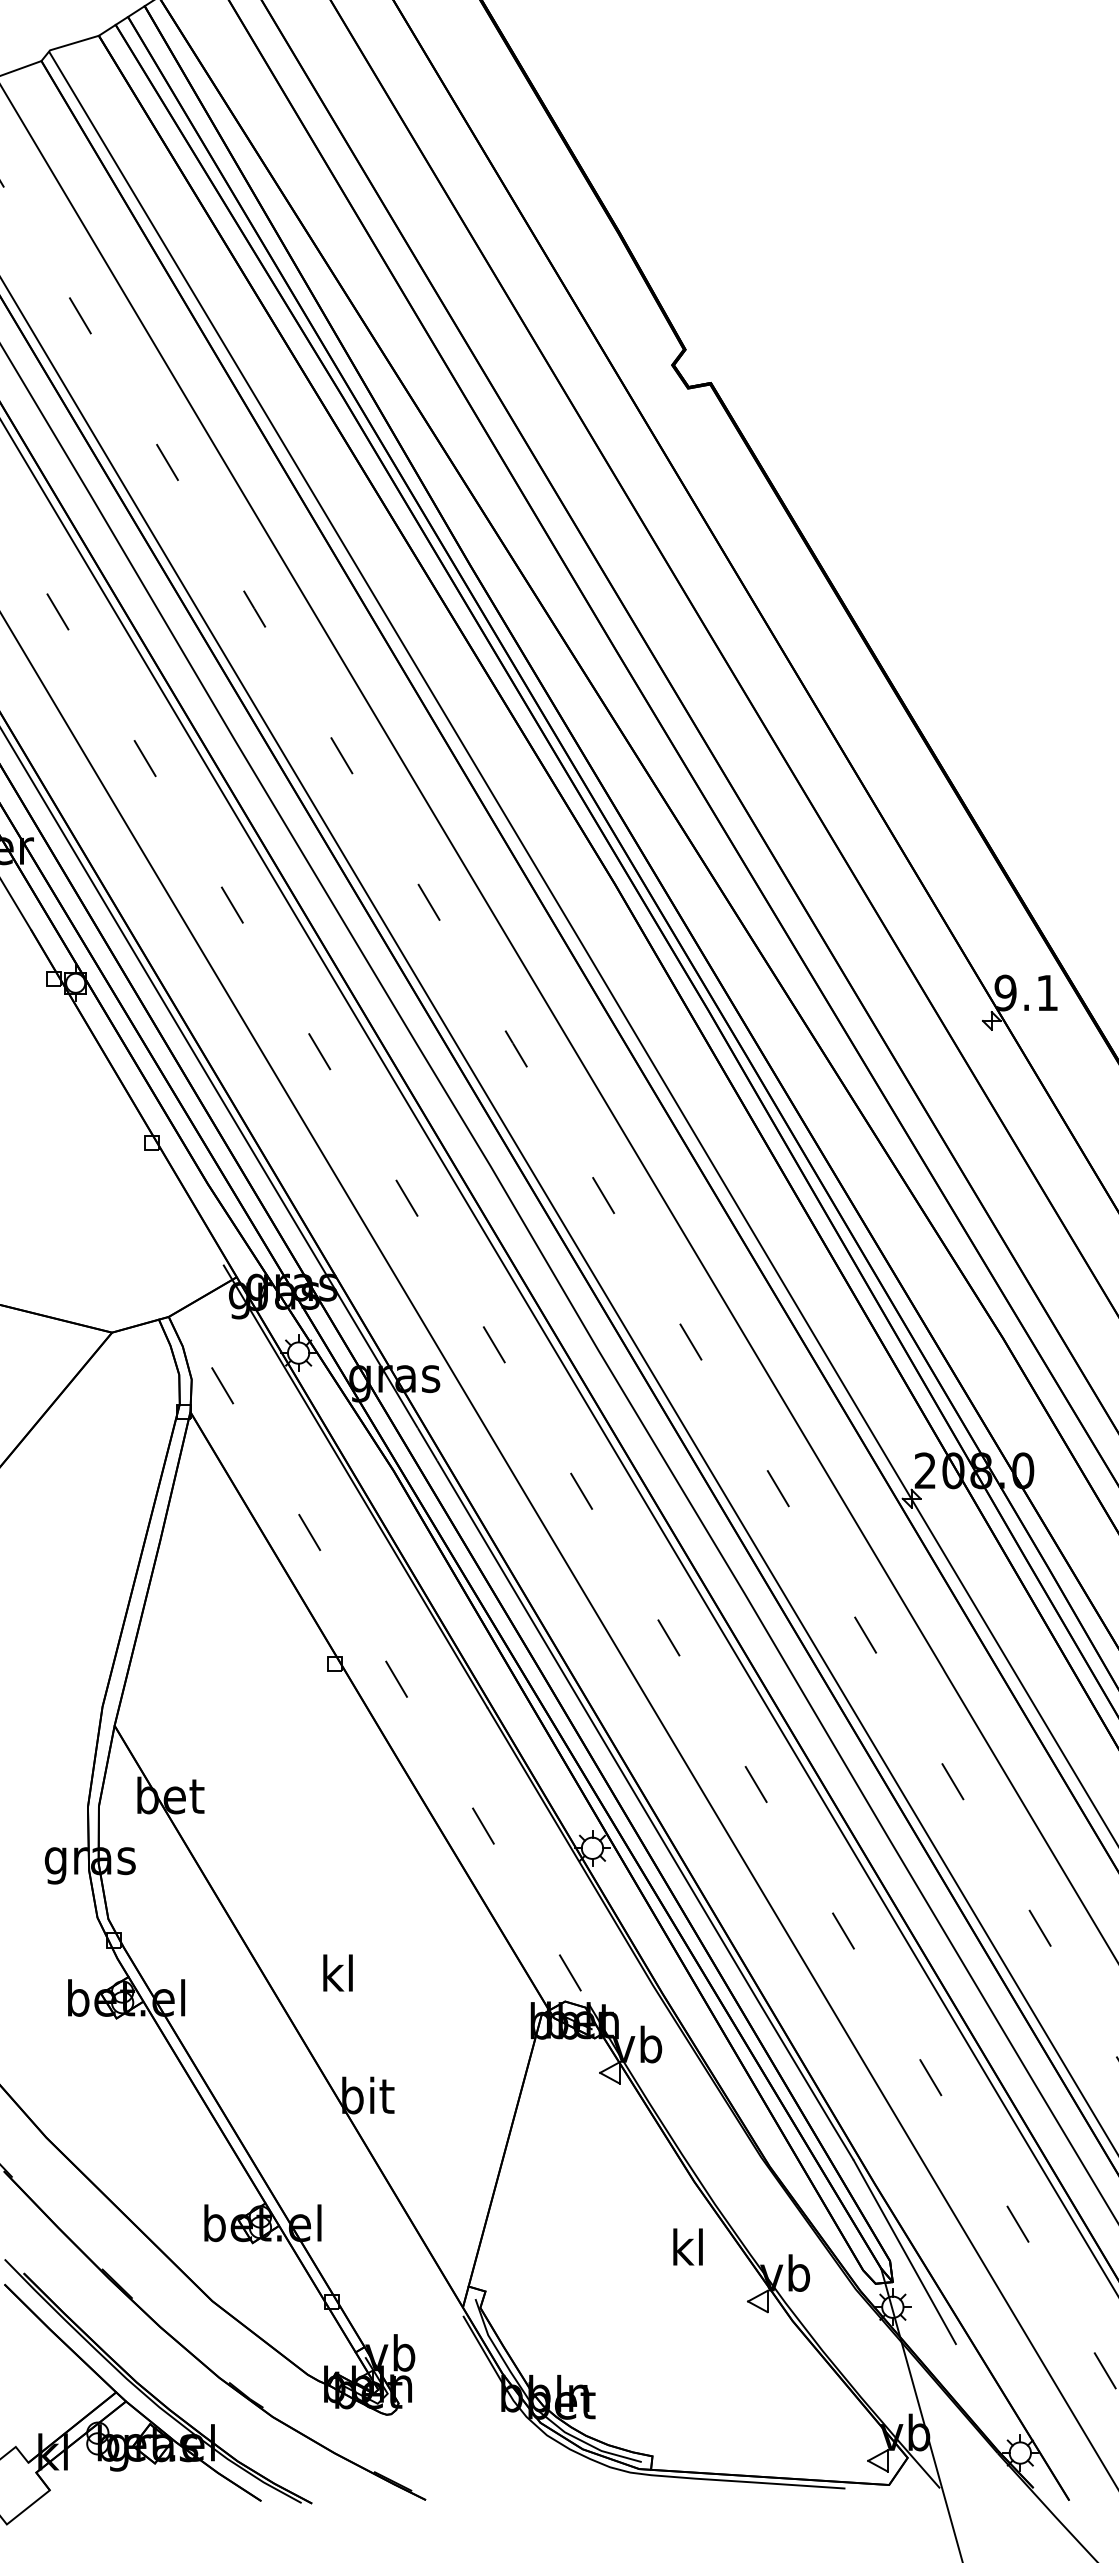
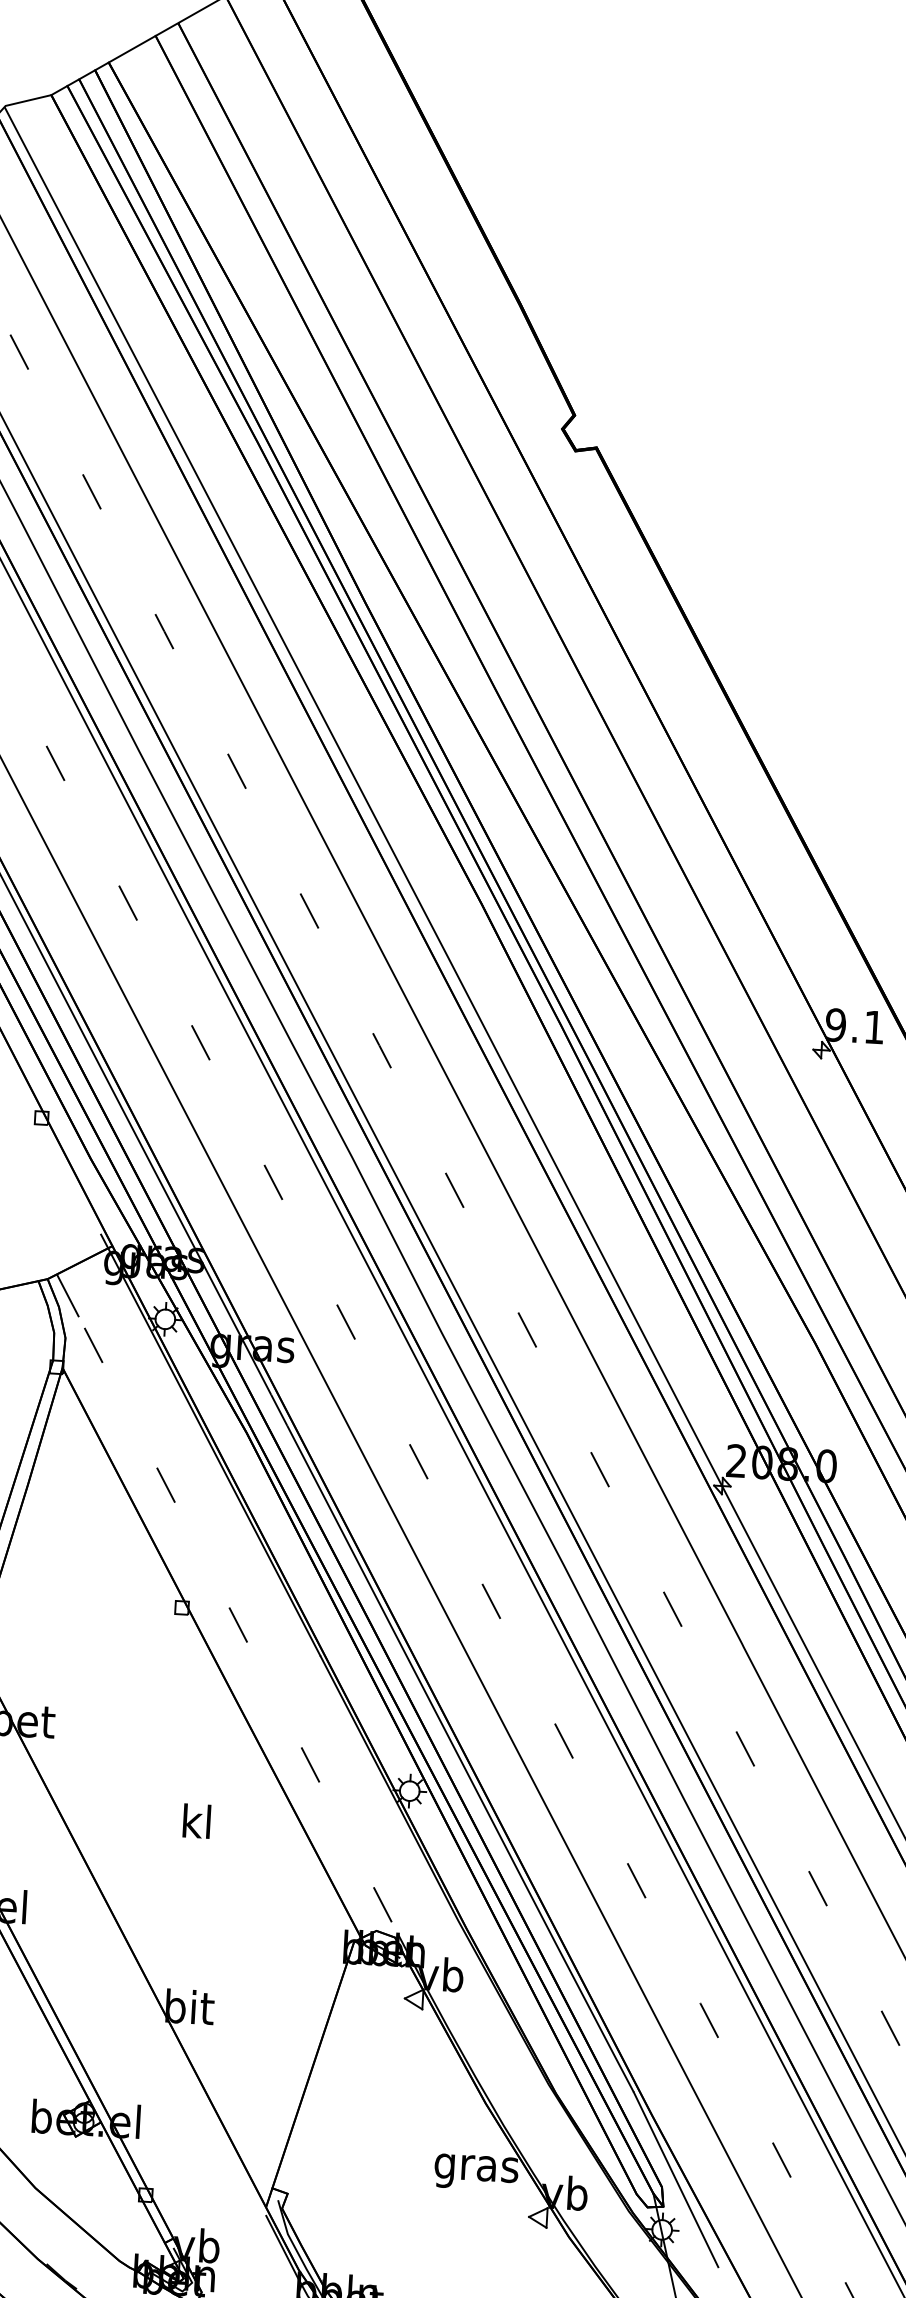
line: (191, 1333) -> (67, 1295), added
text: (337, 1972) -> (196, 1820), moved
text: (687, 2251) -> (475, 2167), kl -> gras

